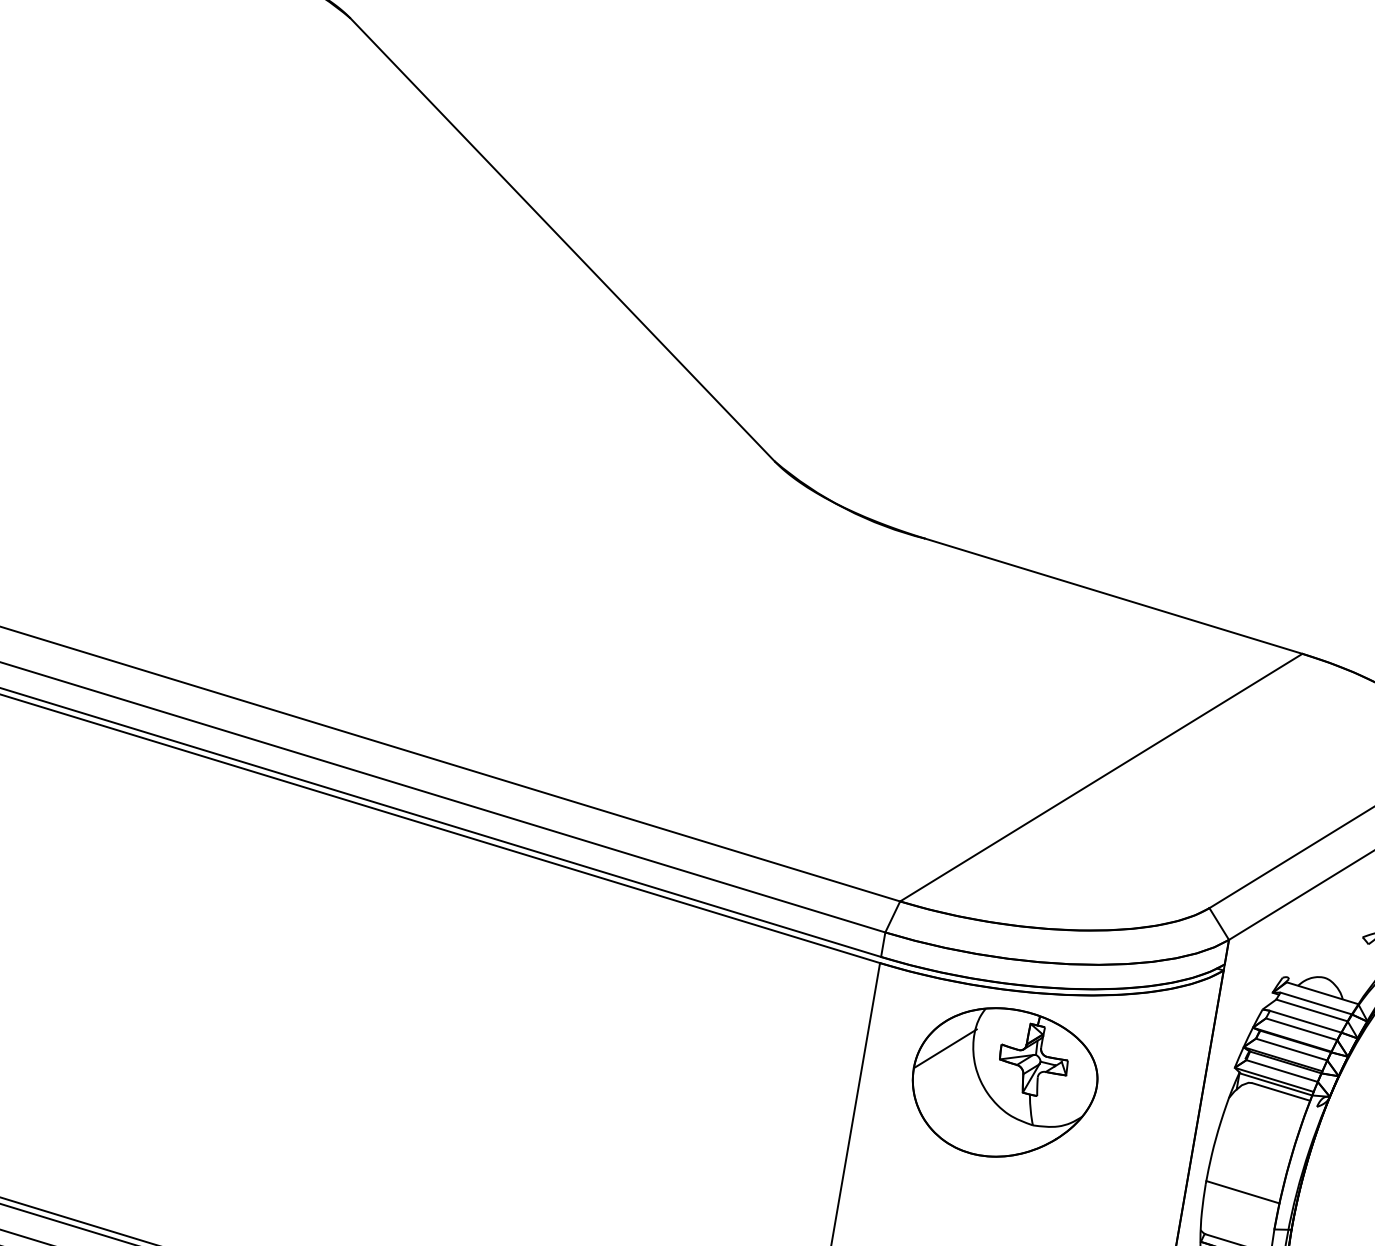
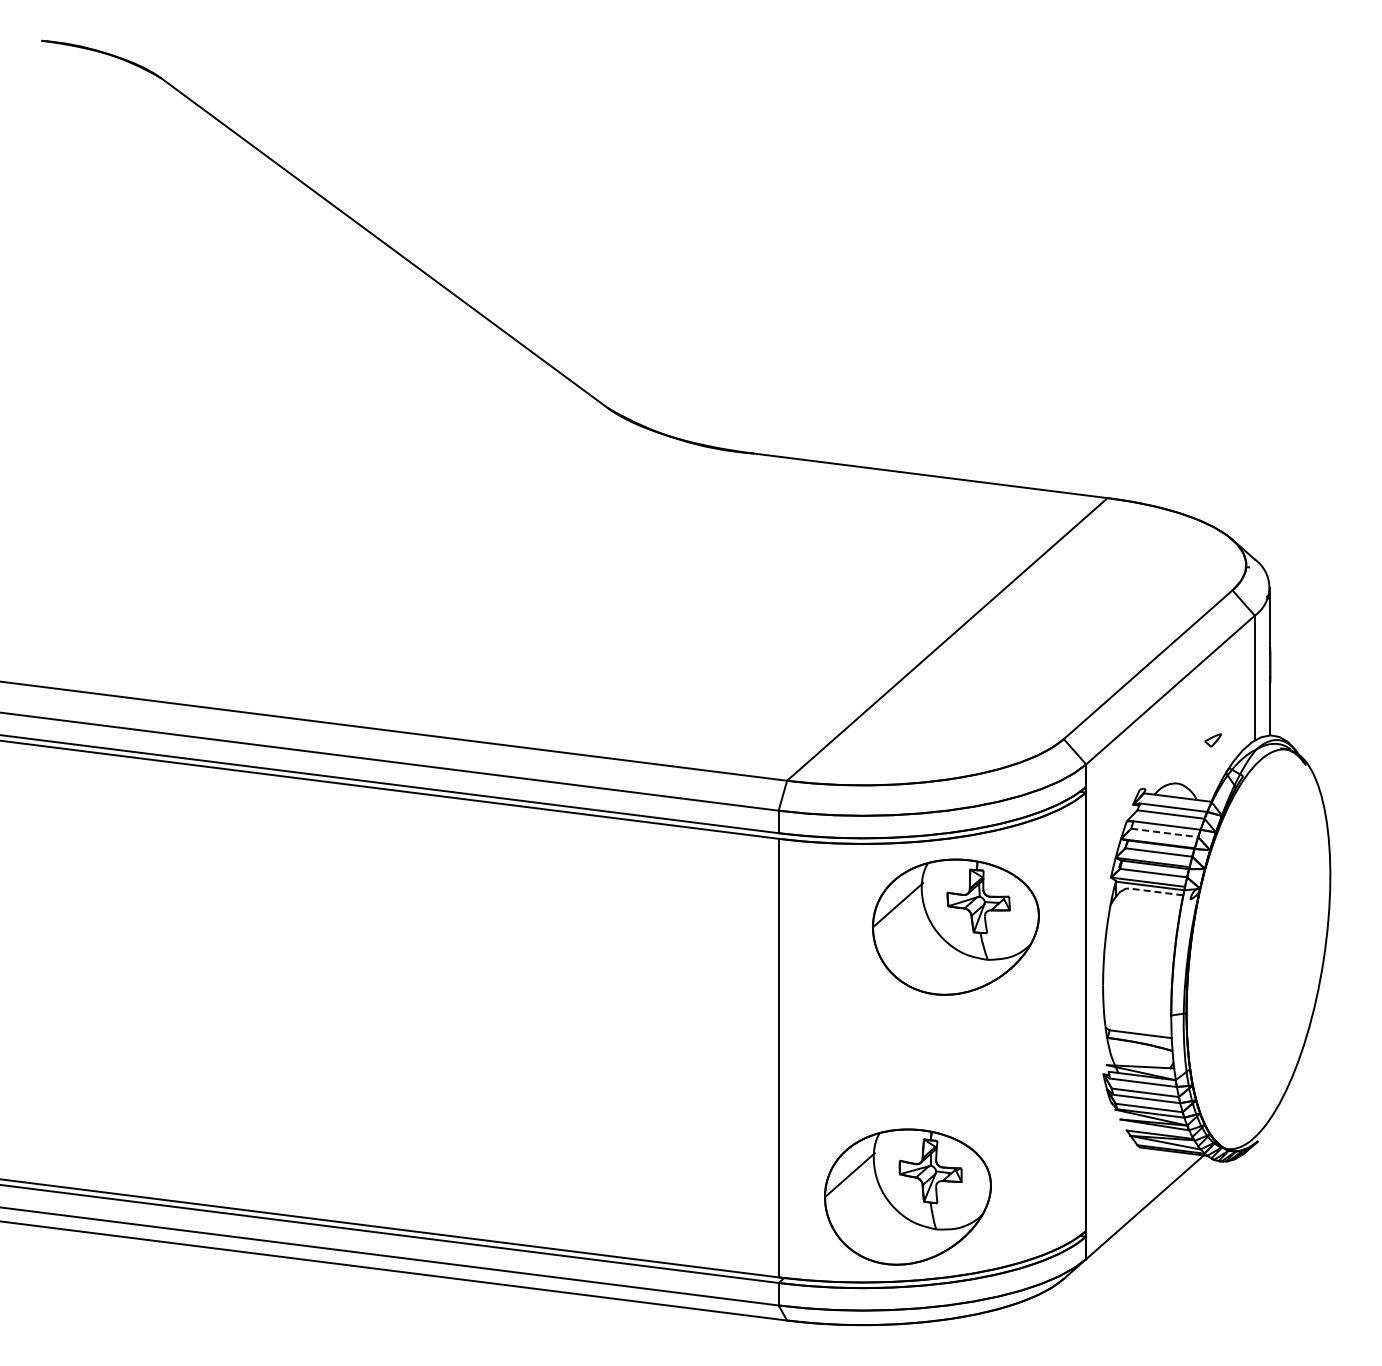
line: (1301, 1028) -> (1164, 832), solid -> dashed
part: (1003, 1082) -> (955, 926), moved
line: (1280, 1091) -> (1155, 891), solid -> dashed
line: (1243, 1191) -> (1137, 986), removed

